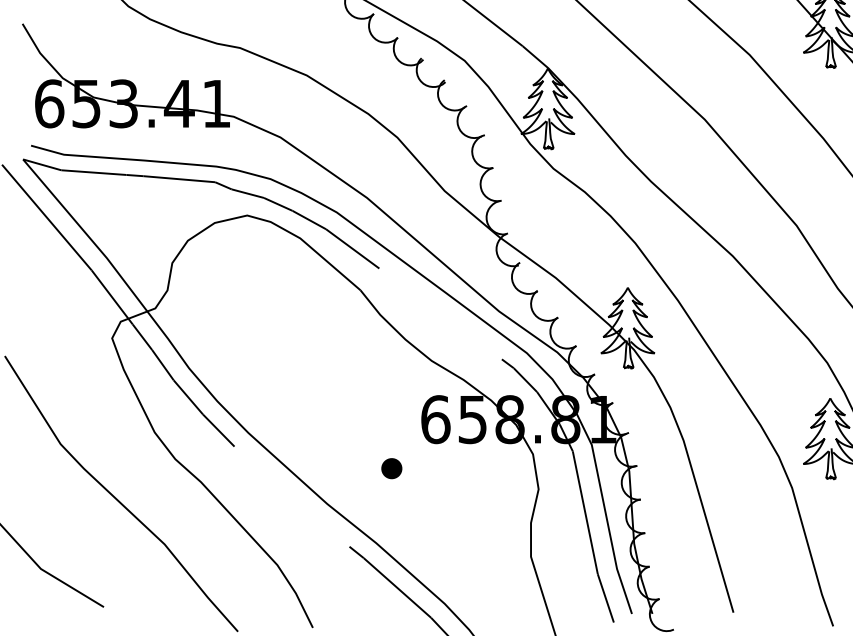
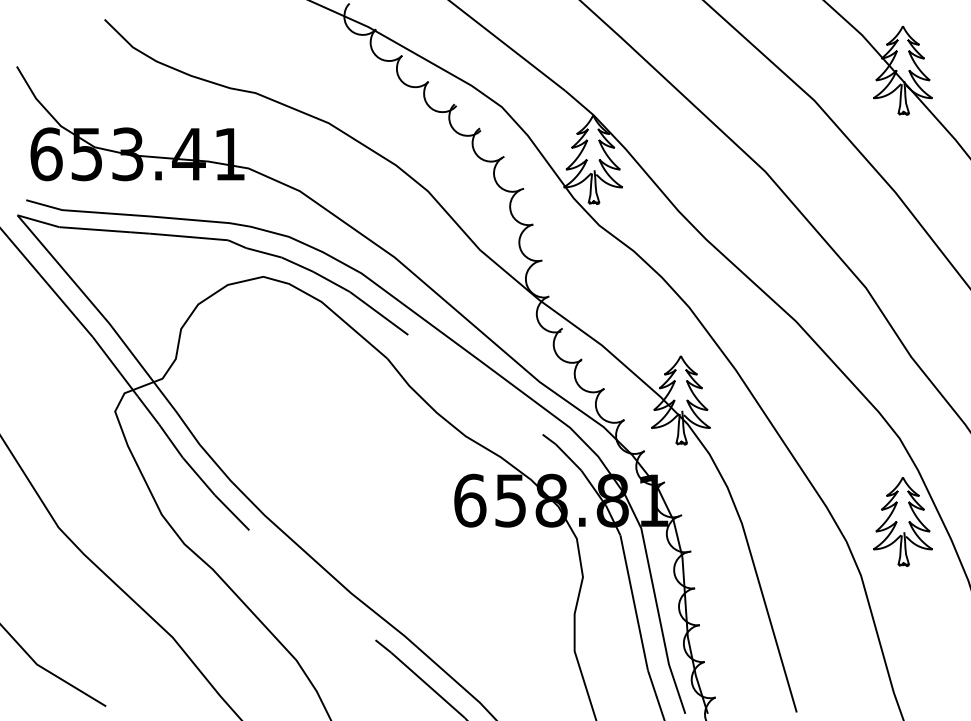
part: (391, 468) -> (421, 554), removed

